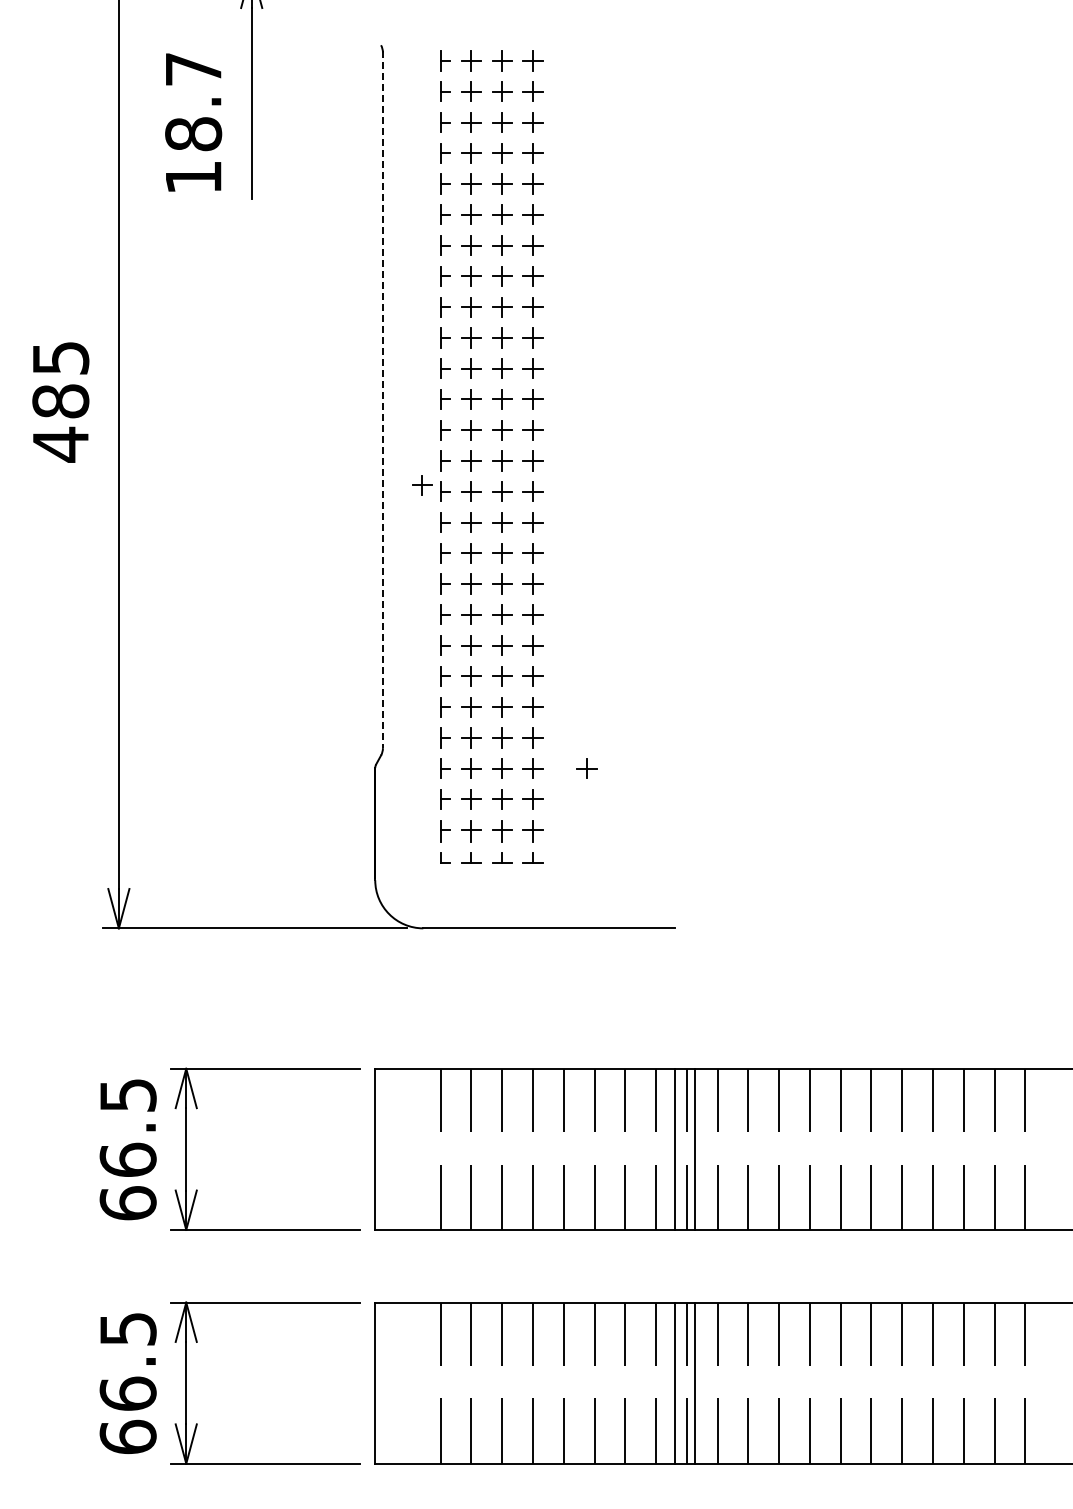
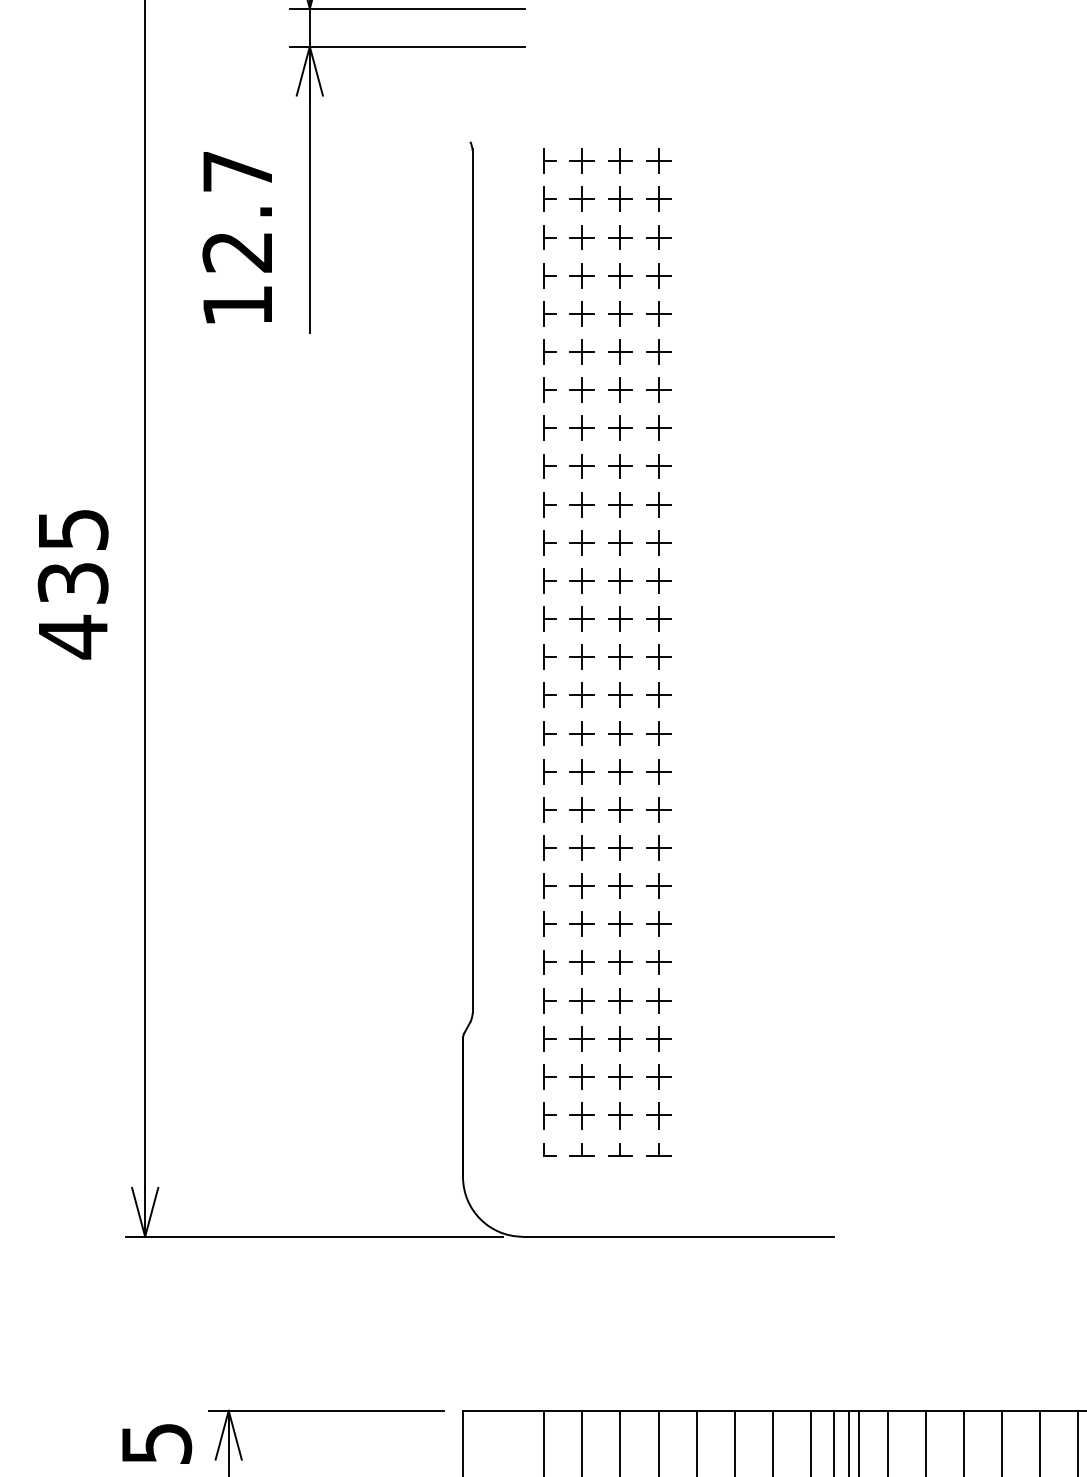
text: (193, 134) -> (237, 252), 18.7 -> 12.7
line: (382, 399) -> (472, 580), dashed -> solid
text: (60, 401) -> (72, 583), 485 -> 435
part: (422, 485) -> (521, 687), removed
part: (586, 768) -> (724, 1038), removed

